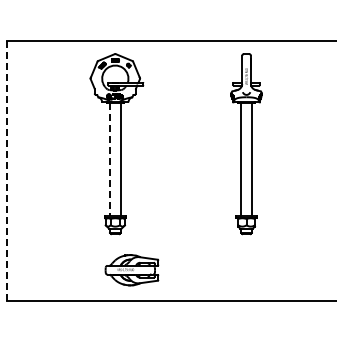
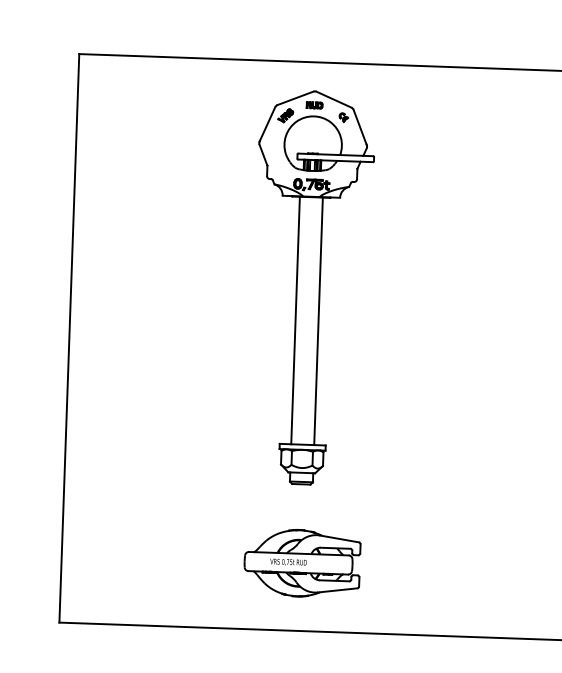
line: (110, 159) -> (296, 321), dashed -> solid
line: (6, 170) -> (68, 337), dashed -> solid
part: (131, 270) -> (301, 563), moved

